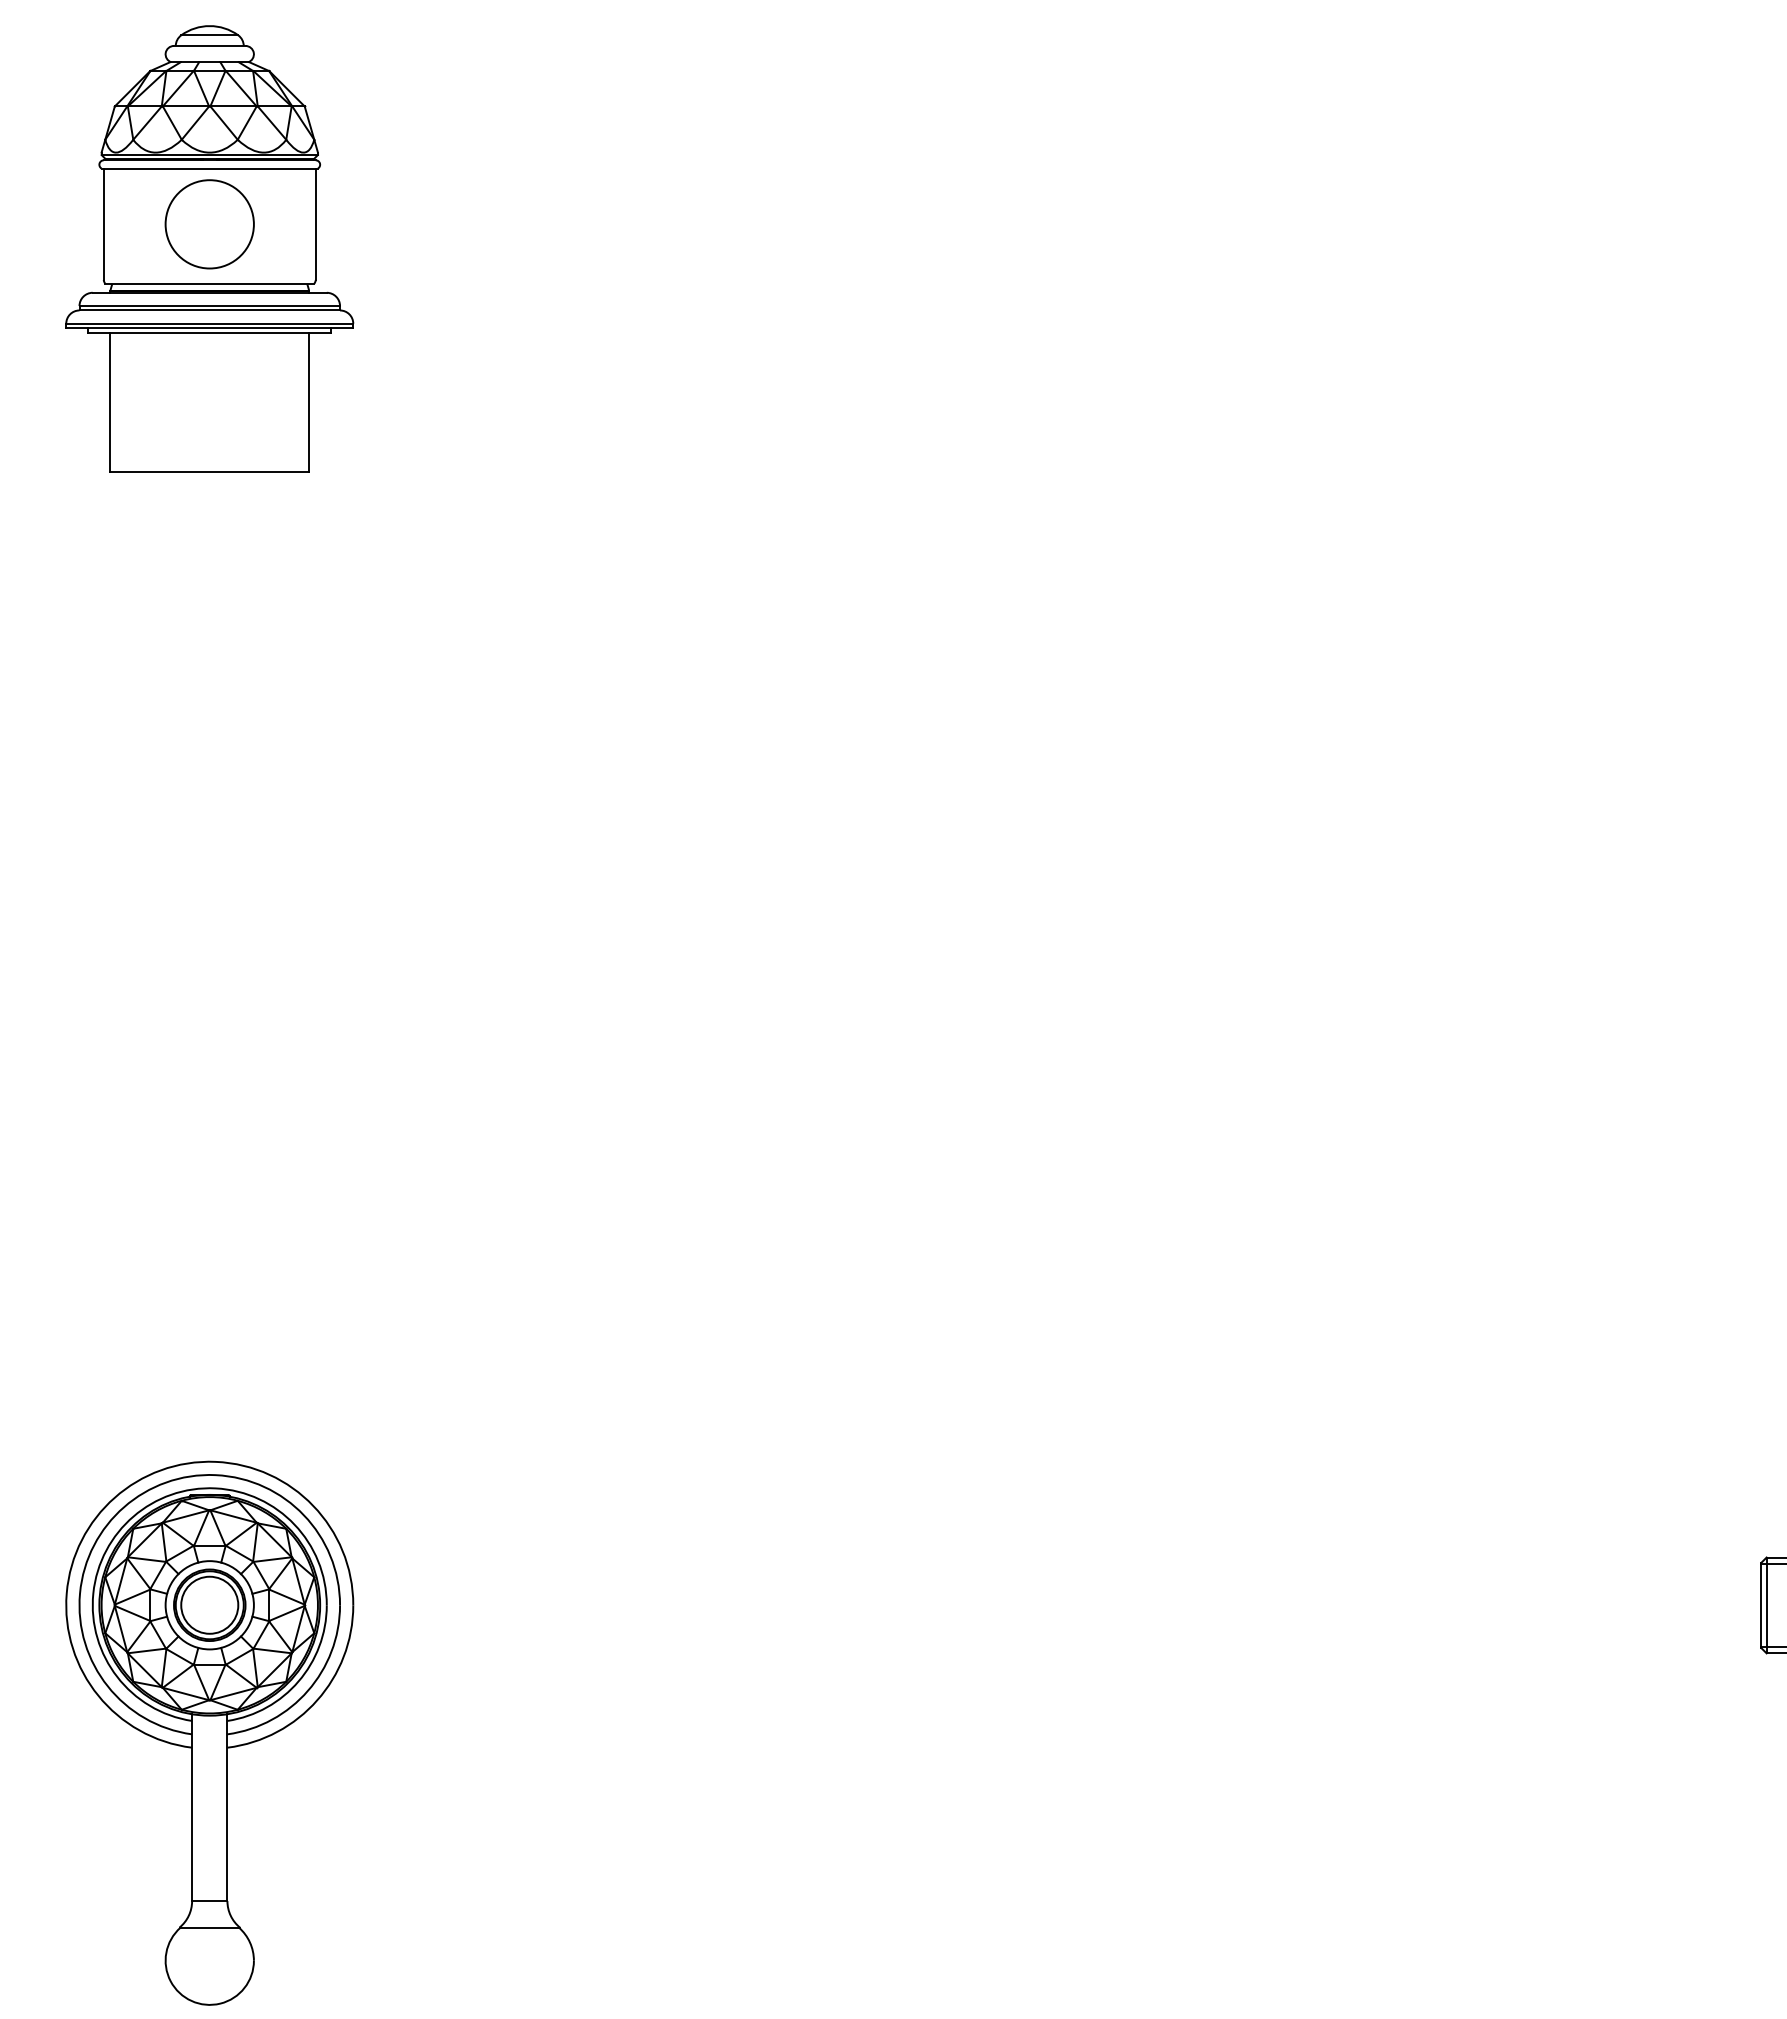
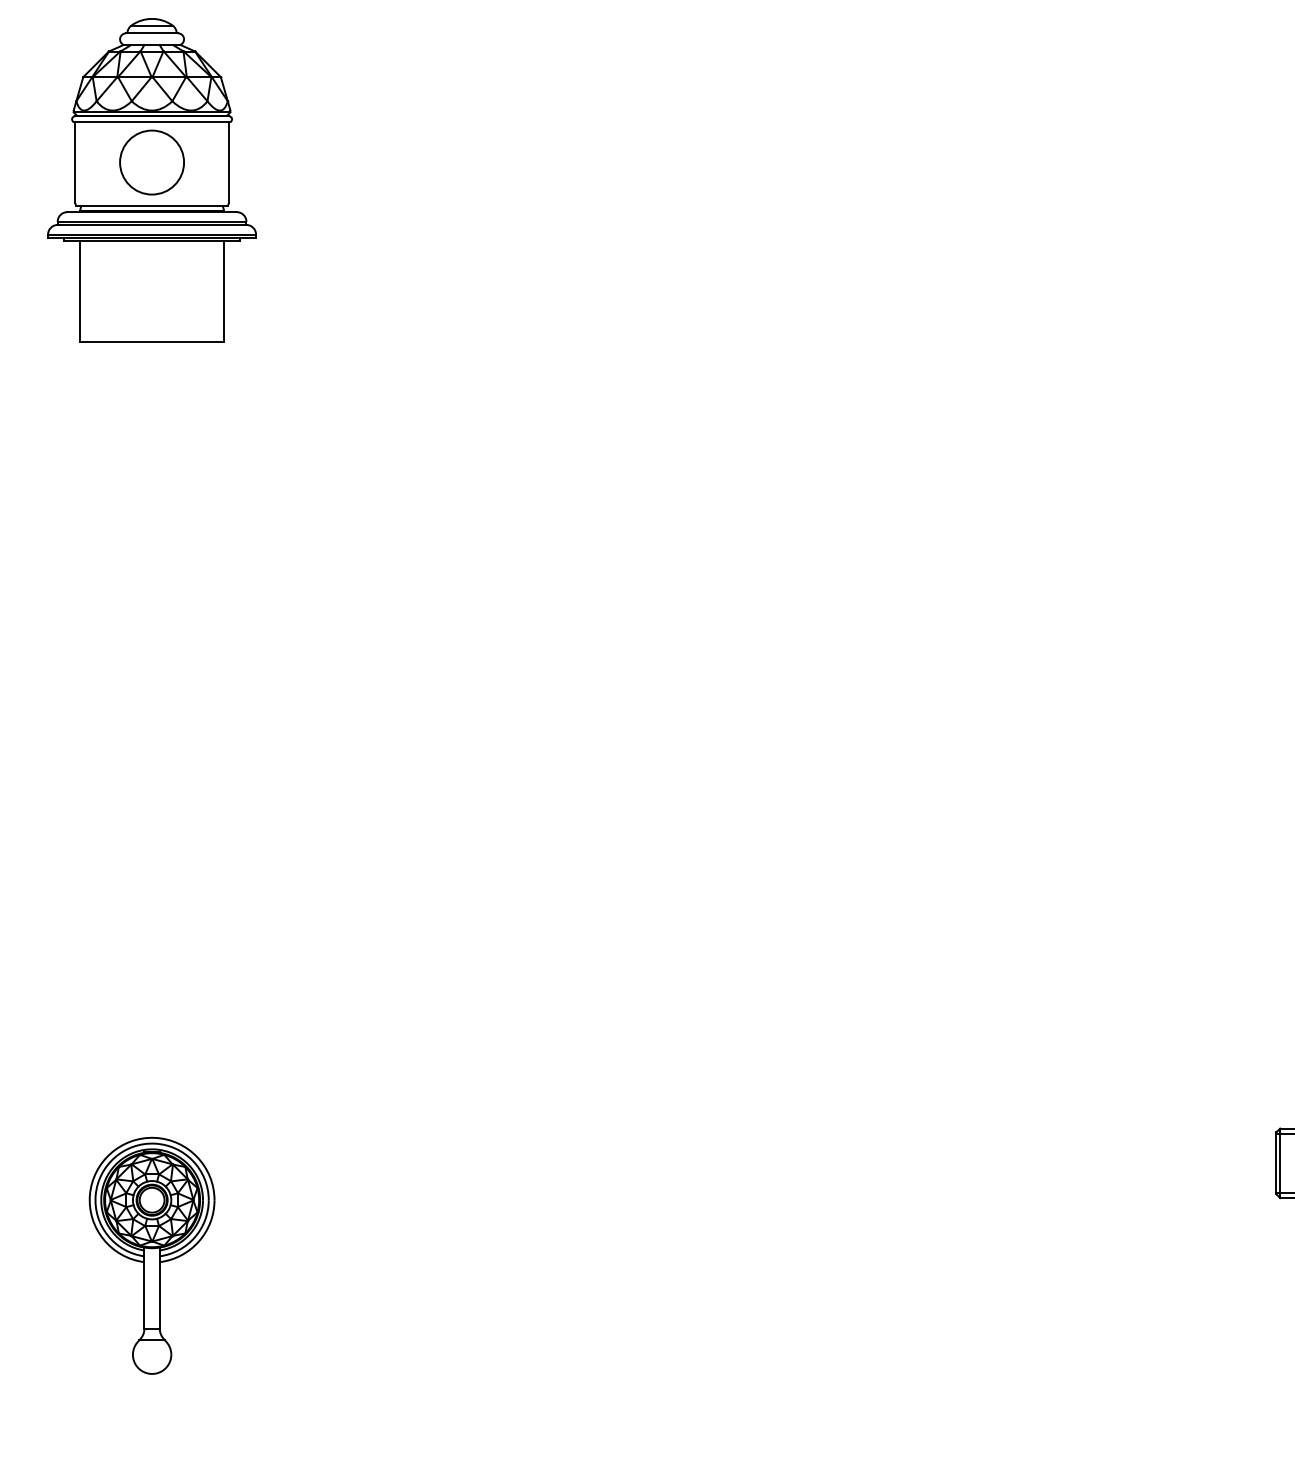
part: (209, 1732) -> (151, 1255), size x0.6

